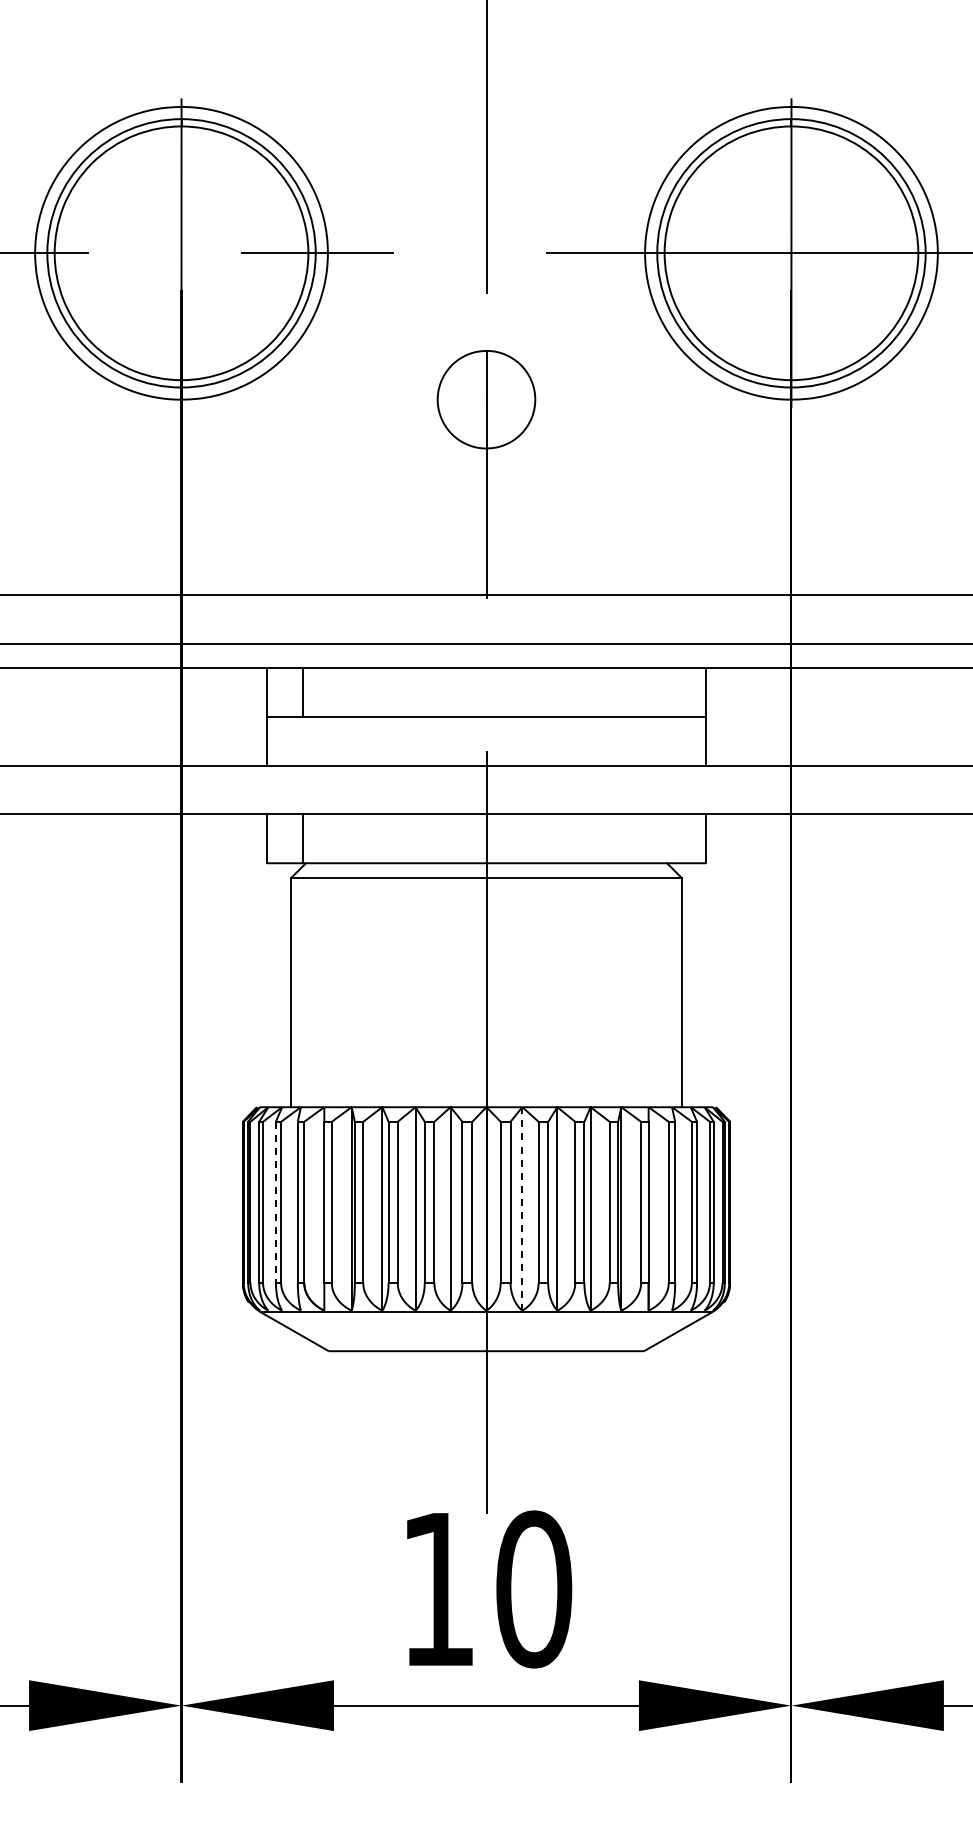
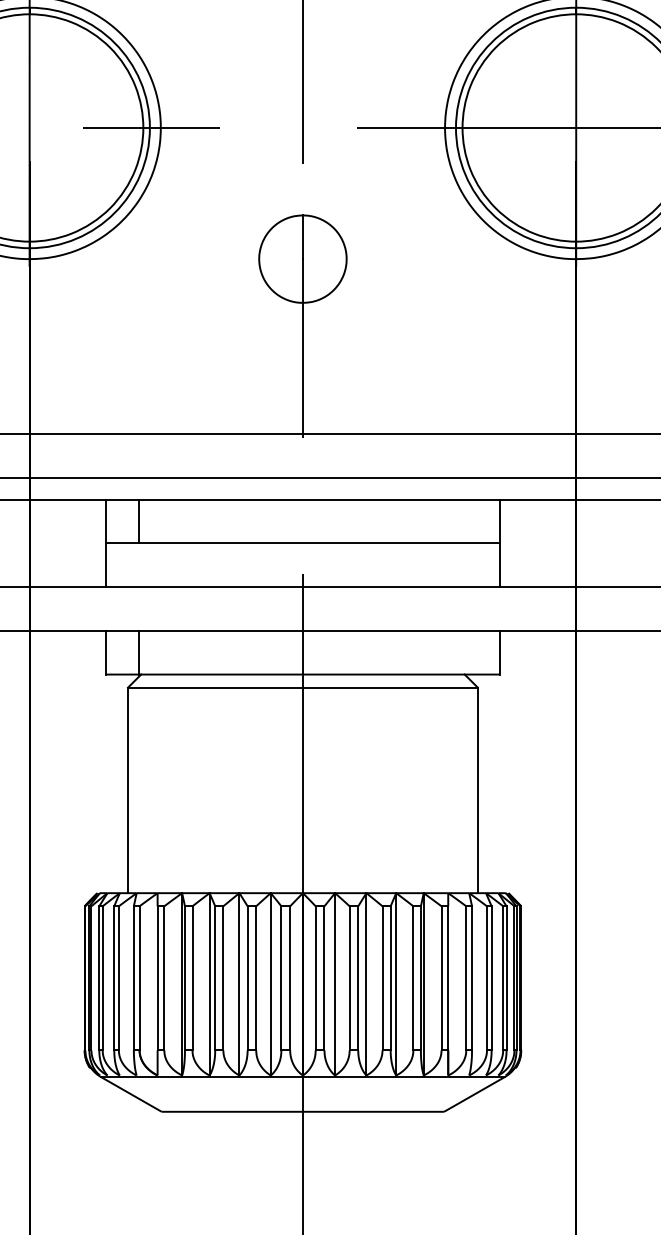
line: (275, 1202) -> (113, 978), dashed -> solid
line: (522, 1208) -> (335, 983), dashed -> solid

